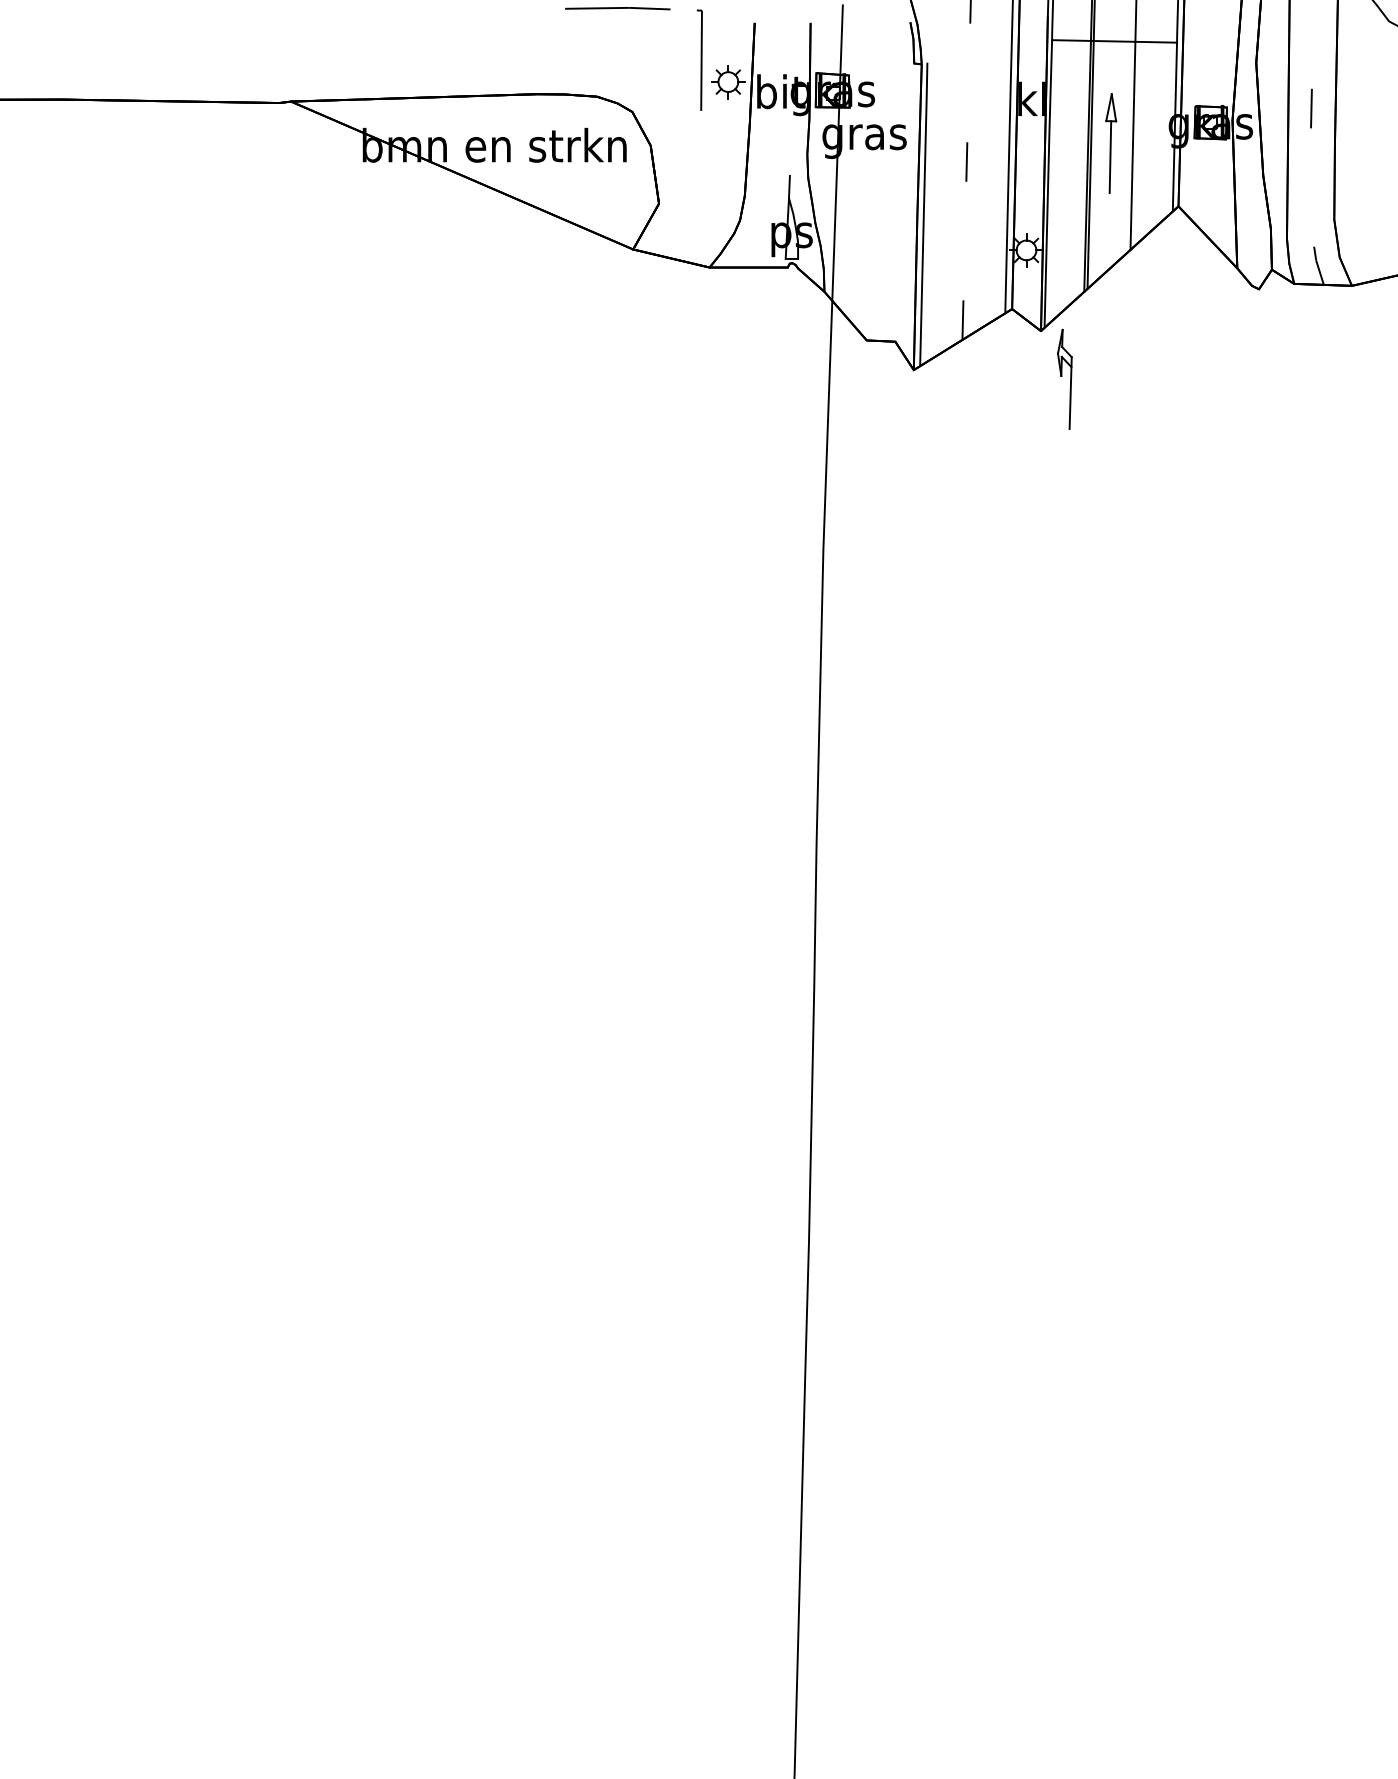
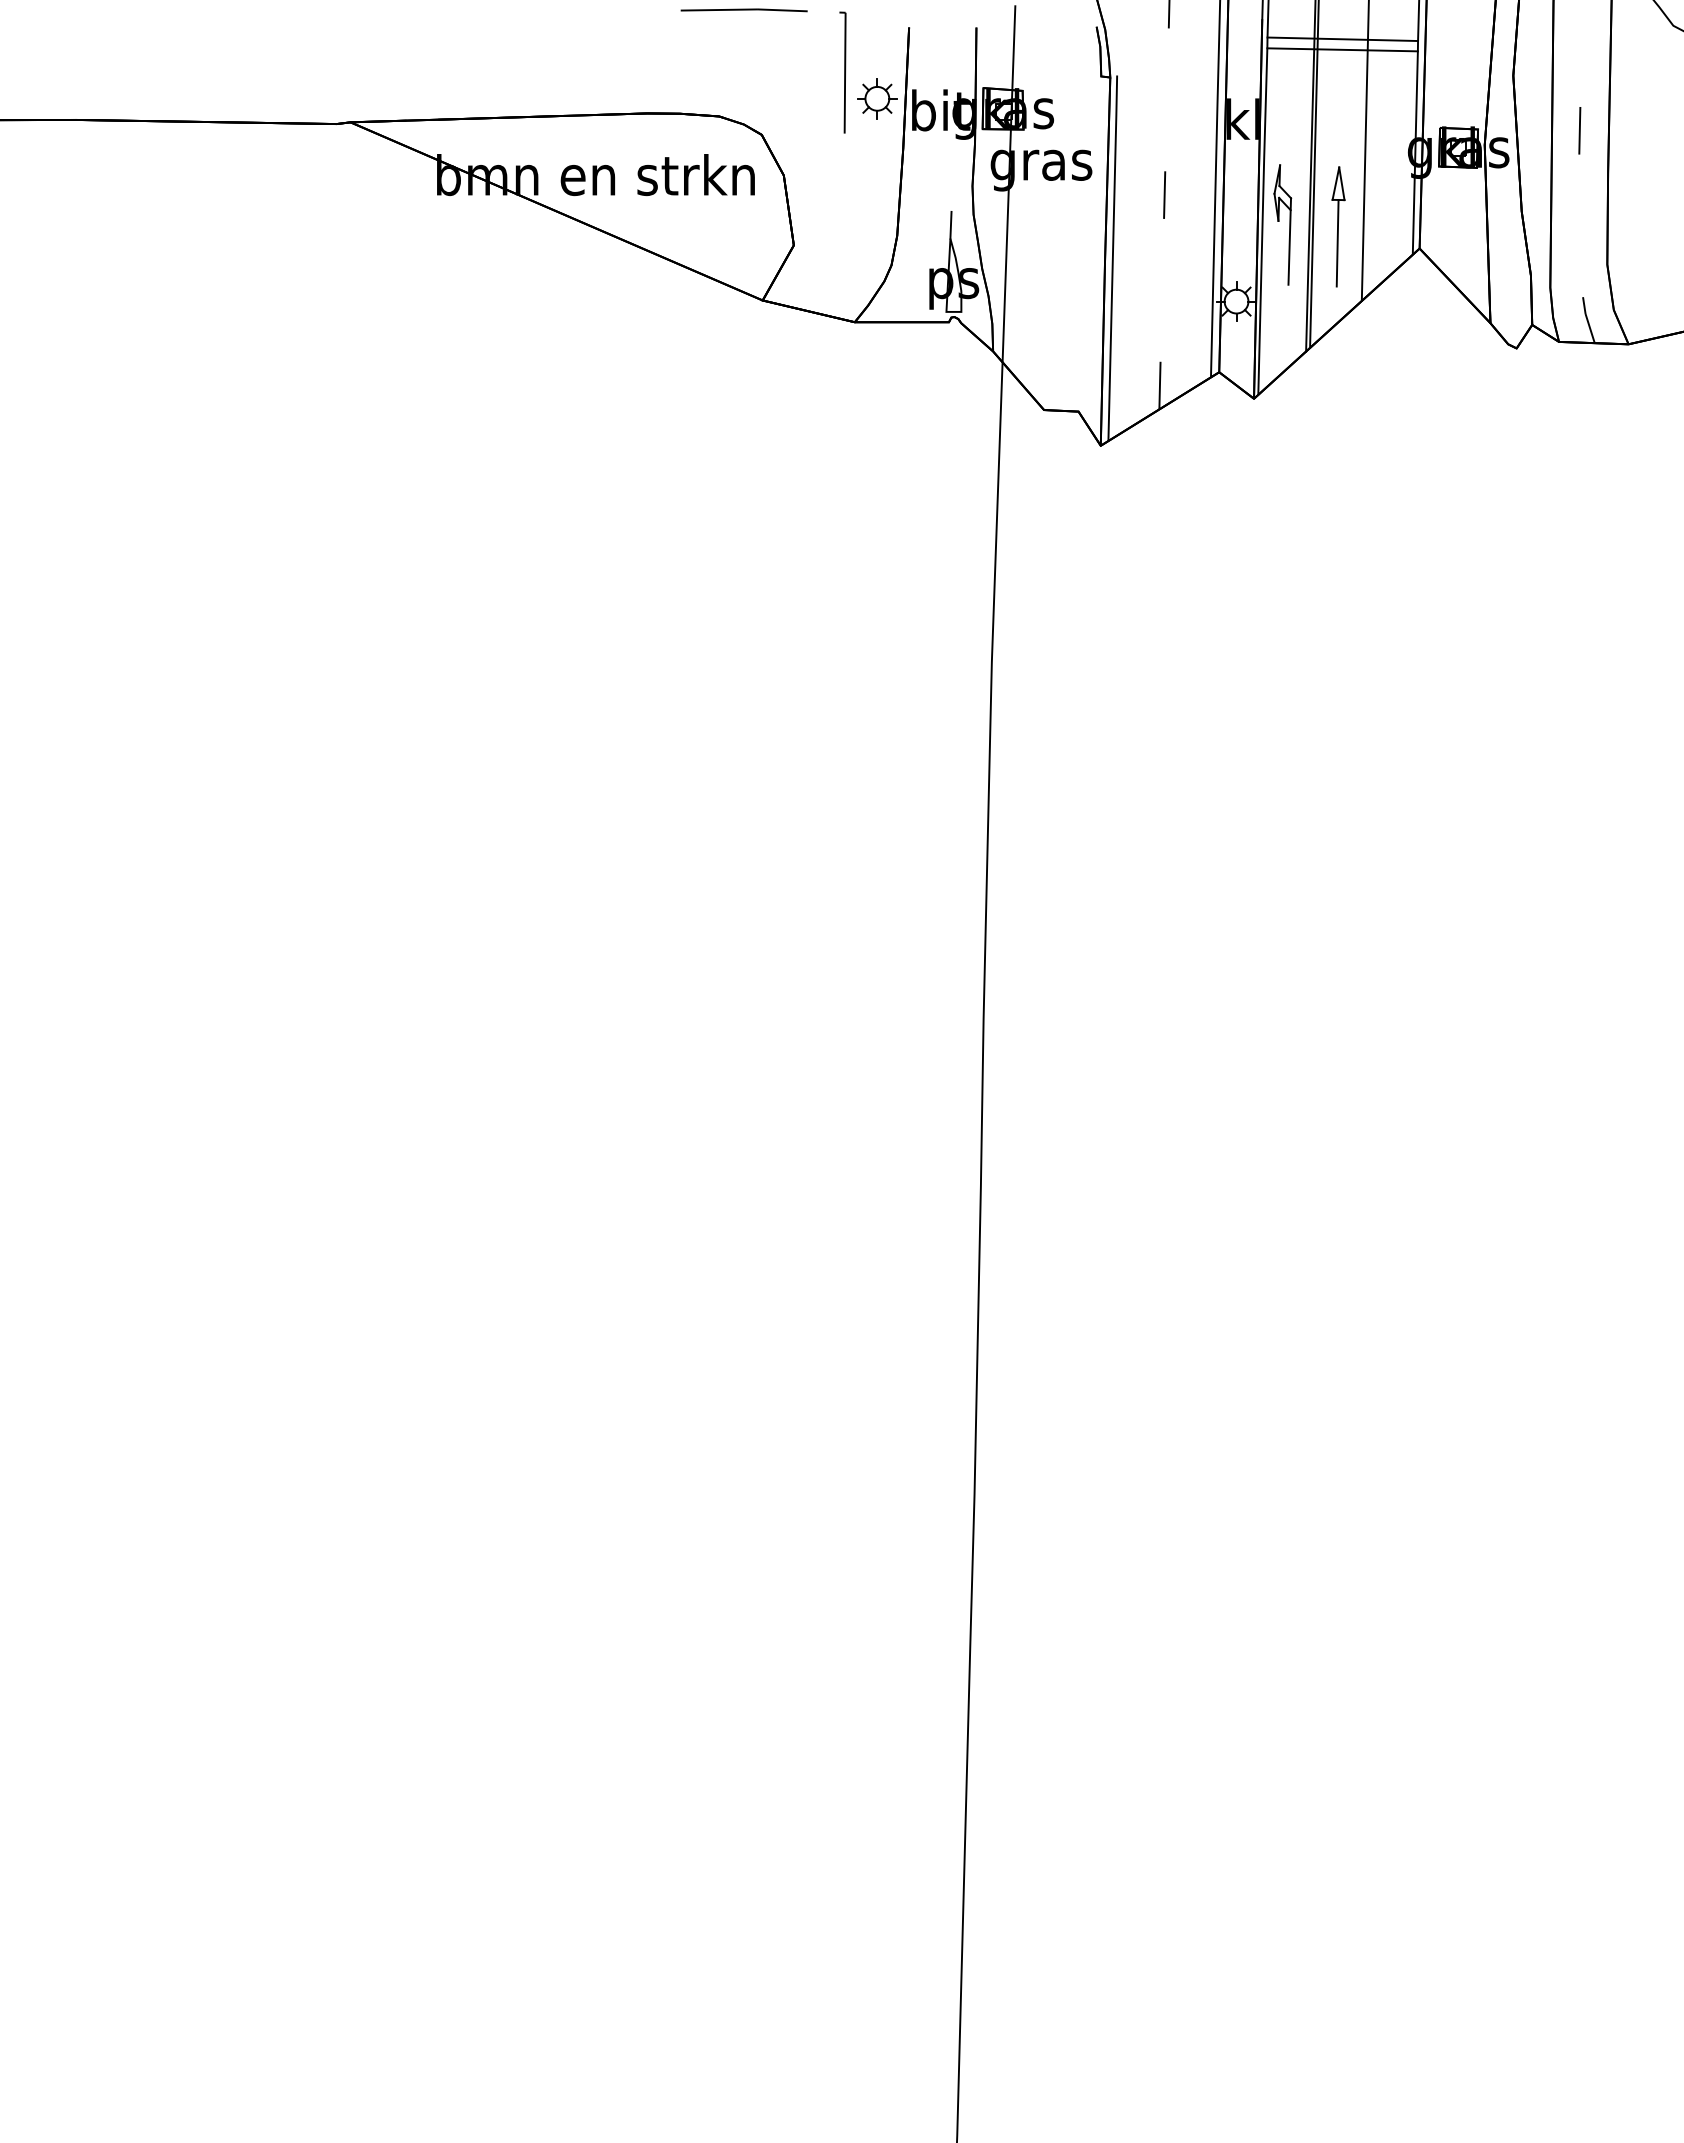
line: (1114, 32) -> (1342, 39), added
part: (1111, 143) -> (1338, 226), moved
part: (1064, 378) -> (1282, 224), moved

